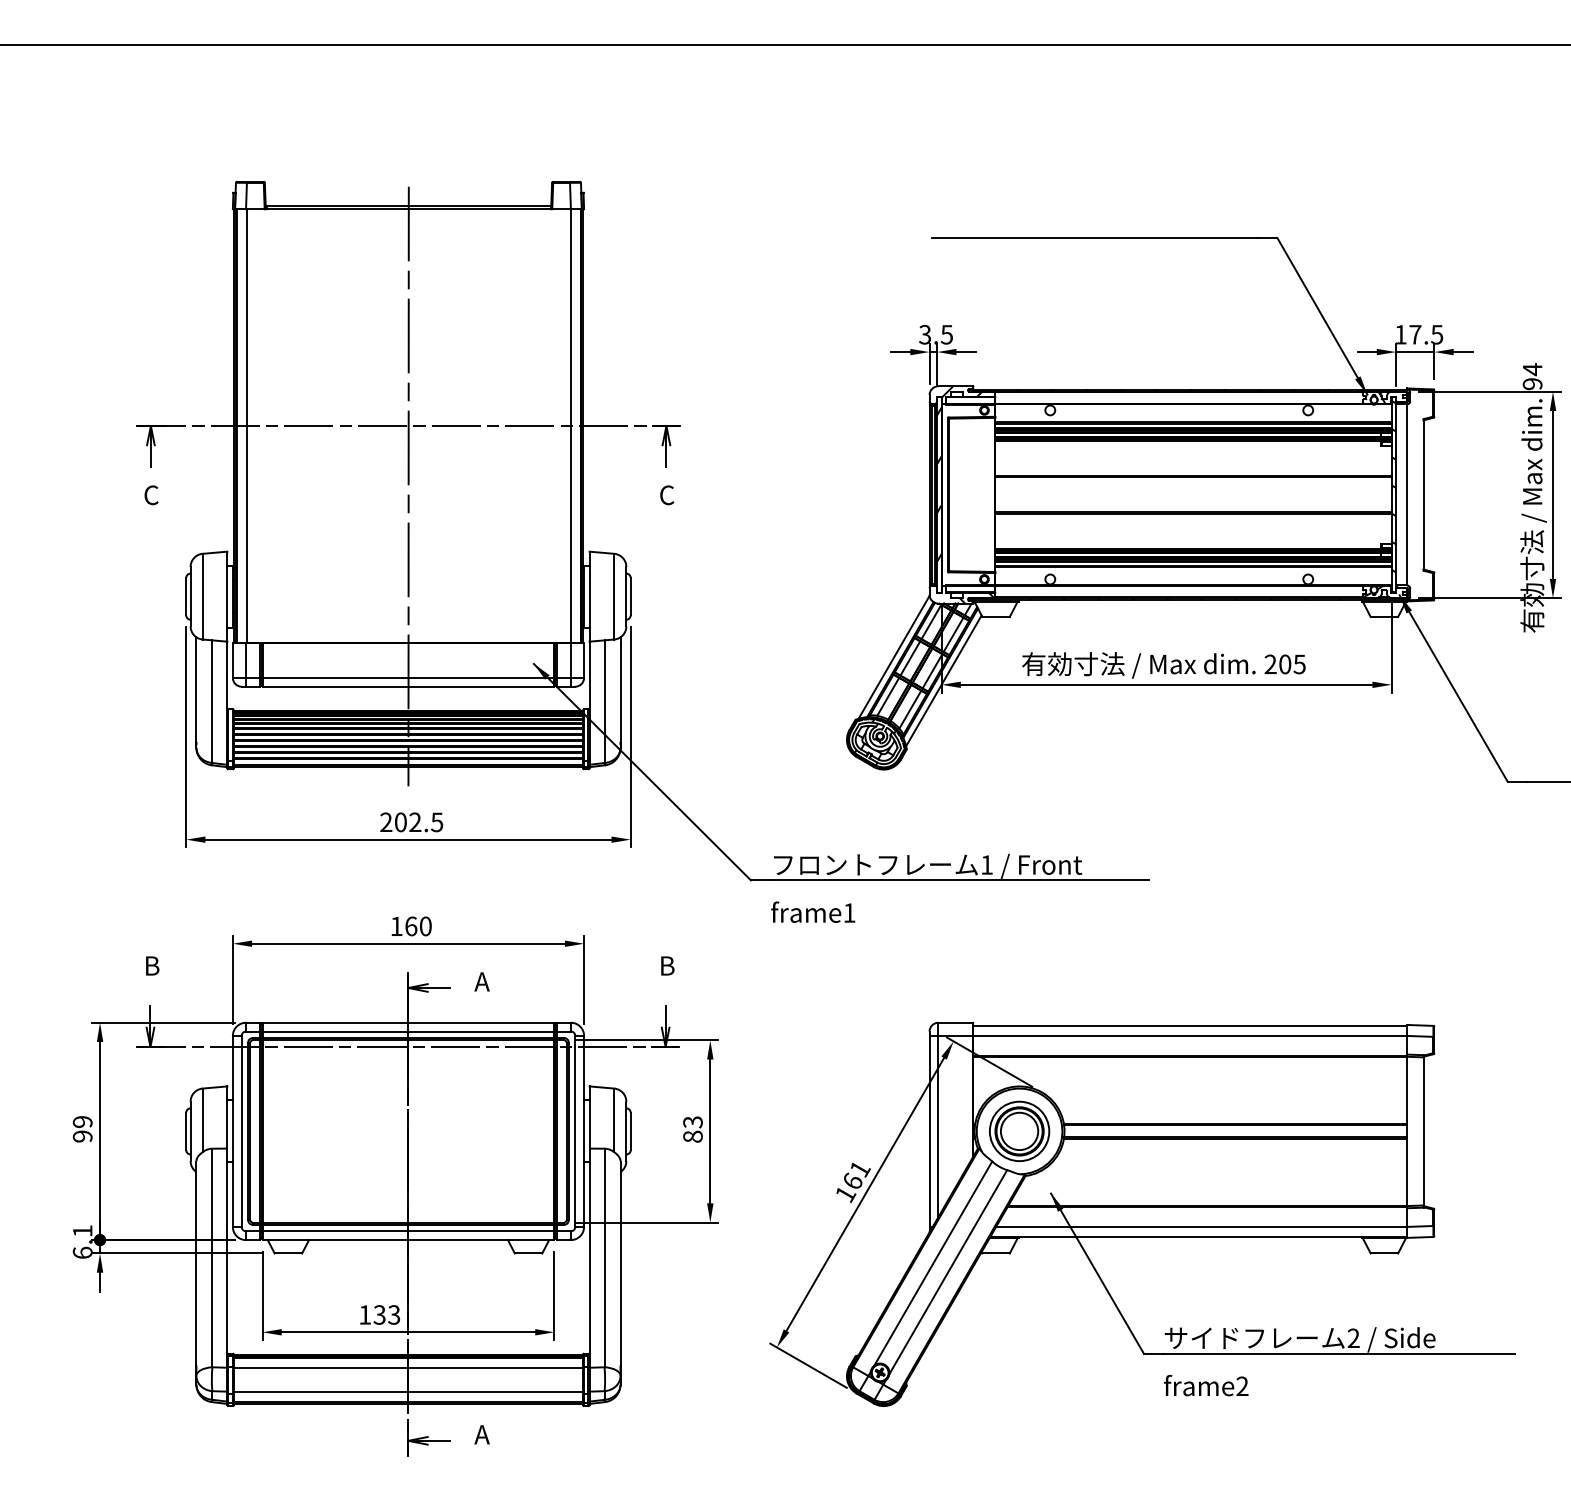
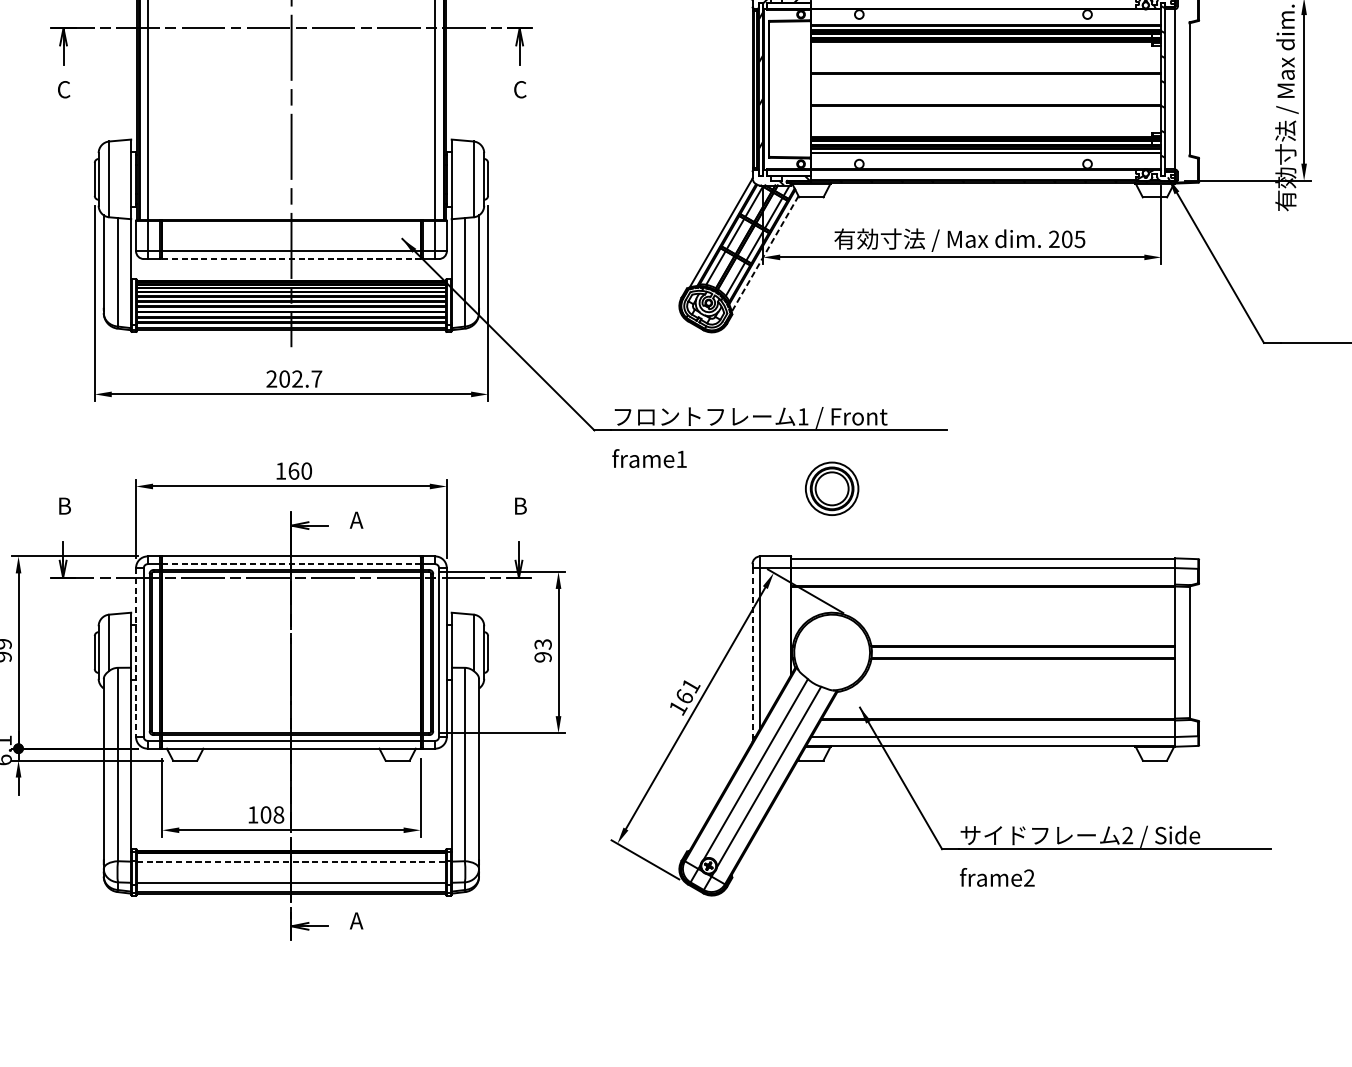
line: (943, 681) -> (764, 254), solid -> dashed
line: (408, 686) -> (291, 258), solid -> dashed
text: (437, 822) -> (317, 379), 202.5 -> 202.7
line: (408, 1031) -> (291, 564), solid -> dashed
part: (1019, 1130) -> (832, 488), moved
line: (232, 1131) -> (135, 652), solid -> dashed
line: (929, 1131) -> (752, 652), solid -> dashed
text: (692, 1136) -> (542, 657), 83 -> 93
text: (386, 1314) -> (271, 814), 133 -> 108
line: (408, 1367) -> (291, 861), solid -> dashed

